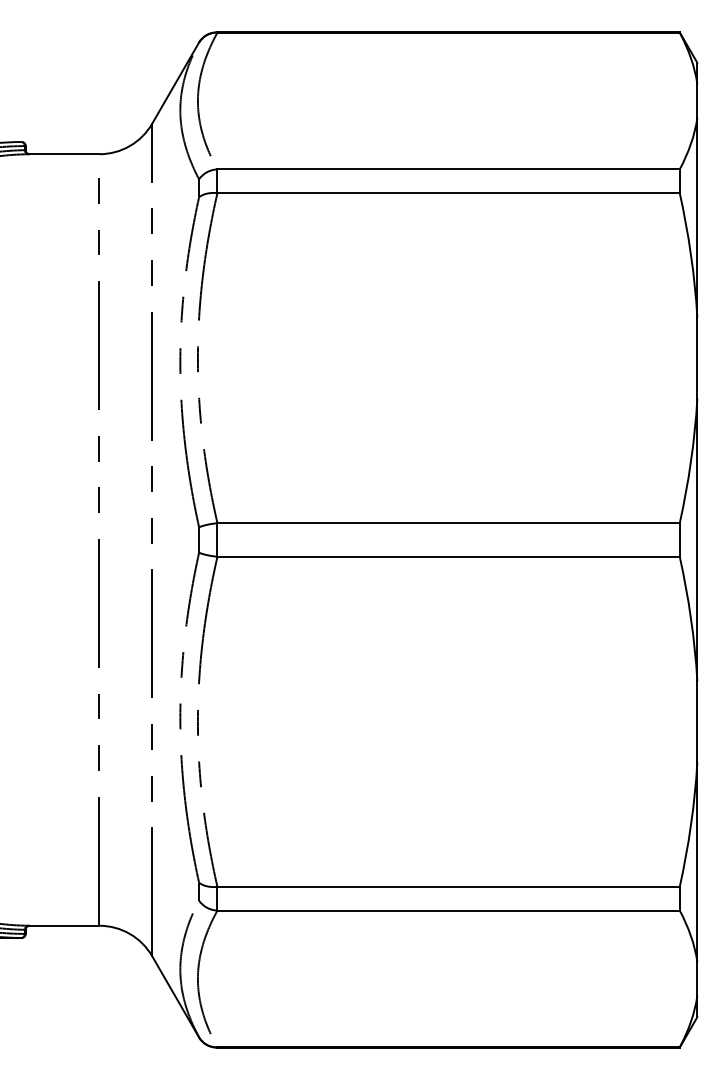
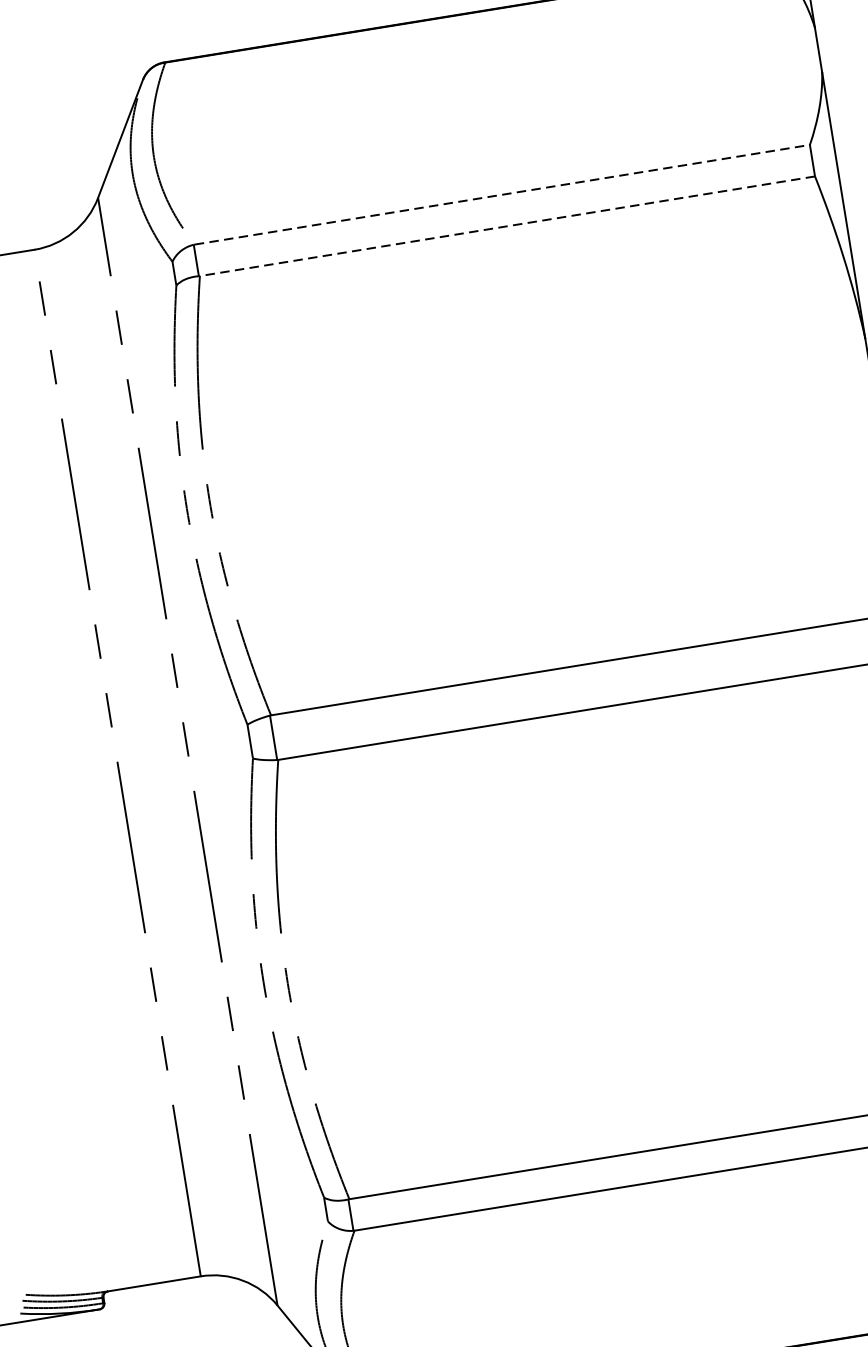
line: (449, 169) -> (503, 194), solid -> dashed
line: (448, 193) -> (507, 226), solid -> dashed

